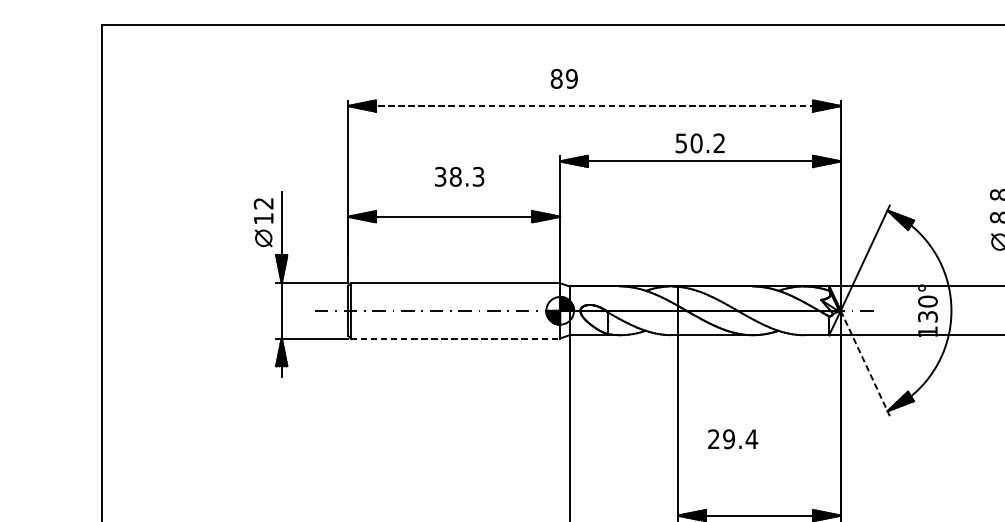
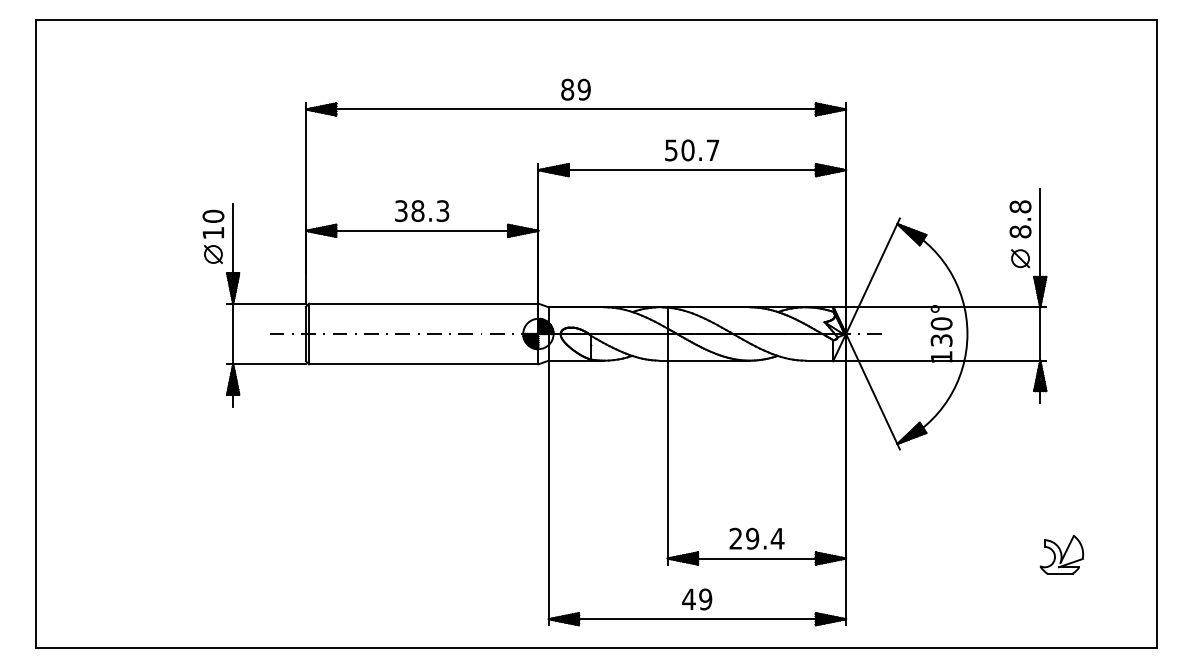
text: (563, 78) -> (575, 89), moved
line: (594, 106) -> (576, 109), dashed -> solid
text: (718, 142) -> (712, 149), 50.2 -> 50.7
text: (459, 177) -> (422, 211), moved
text: (263, 202) -> (213, 215), 12 -> 10
line: (455, 338) -> (423, 364), dashed -> solid
line: (865, 363) -> (873, 391), dashed -> solid
text: (732, 438) -> (756, 538), moved

